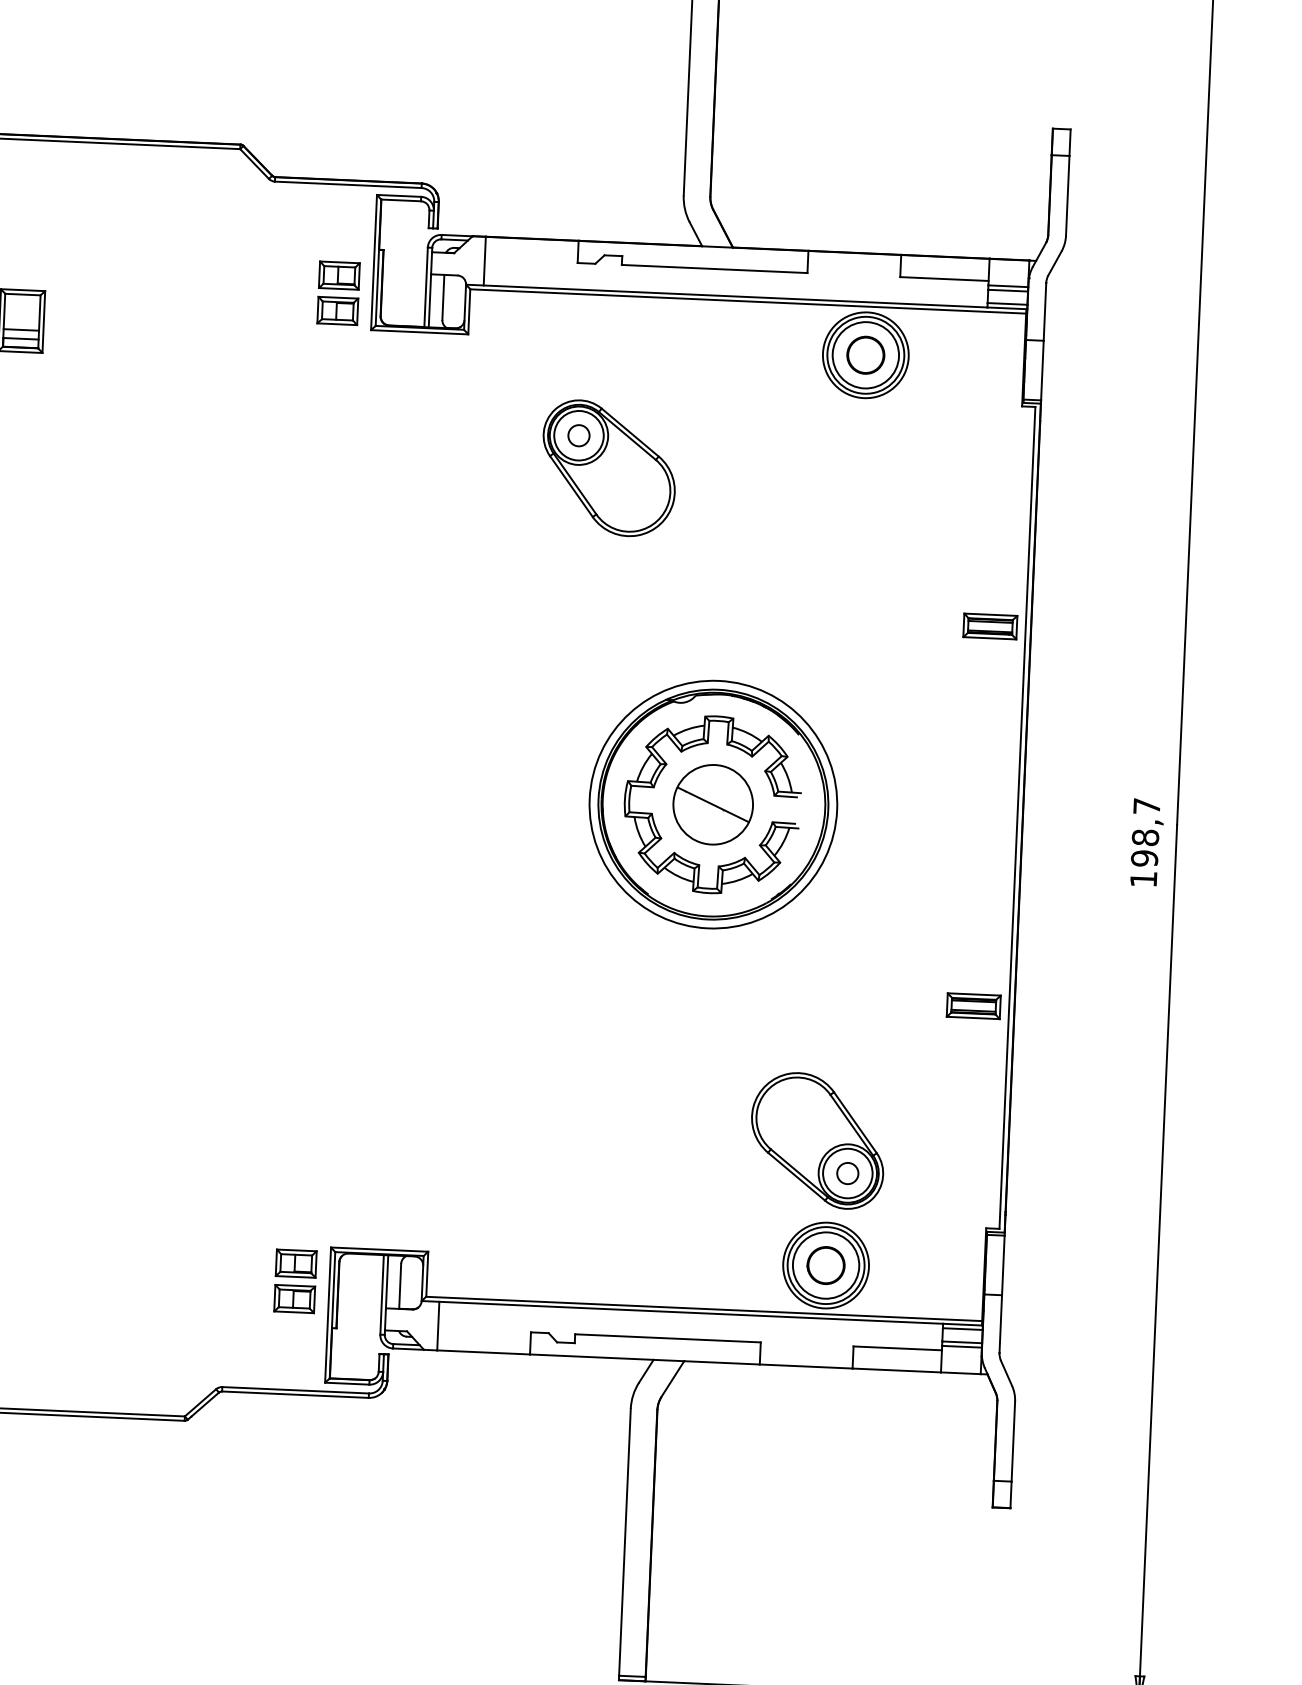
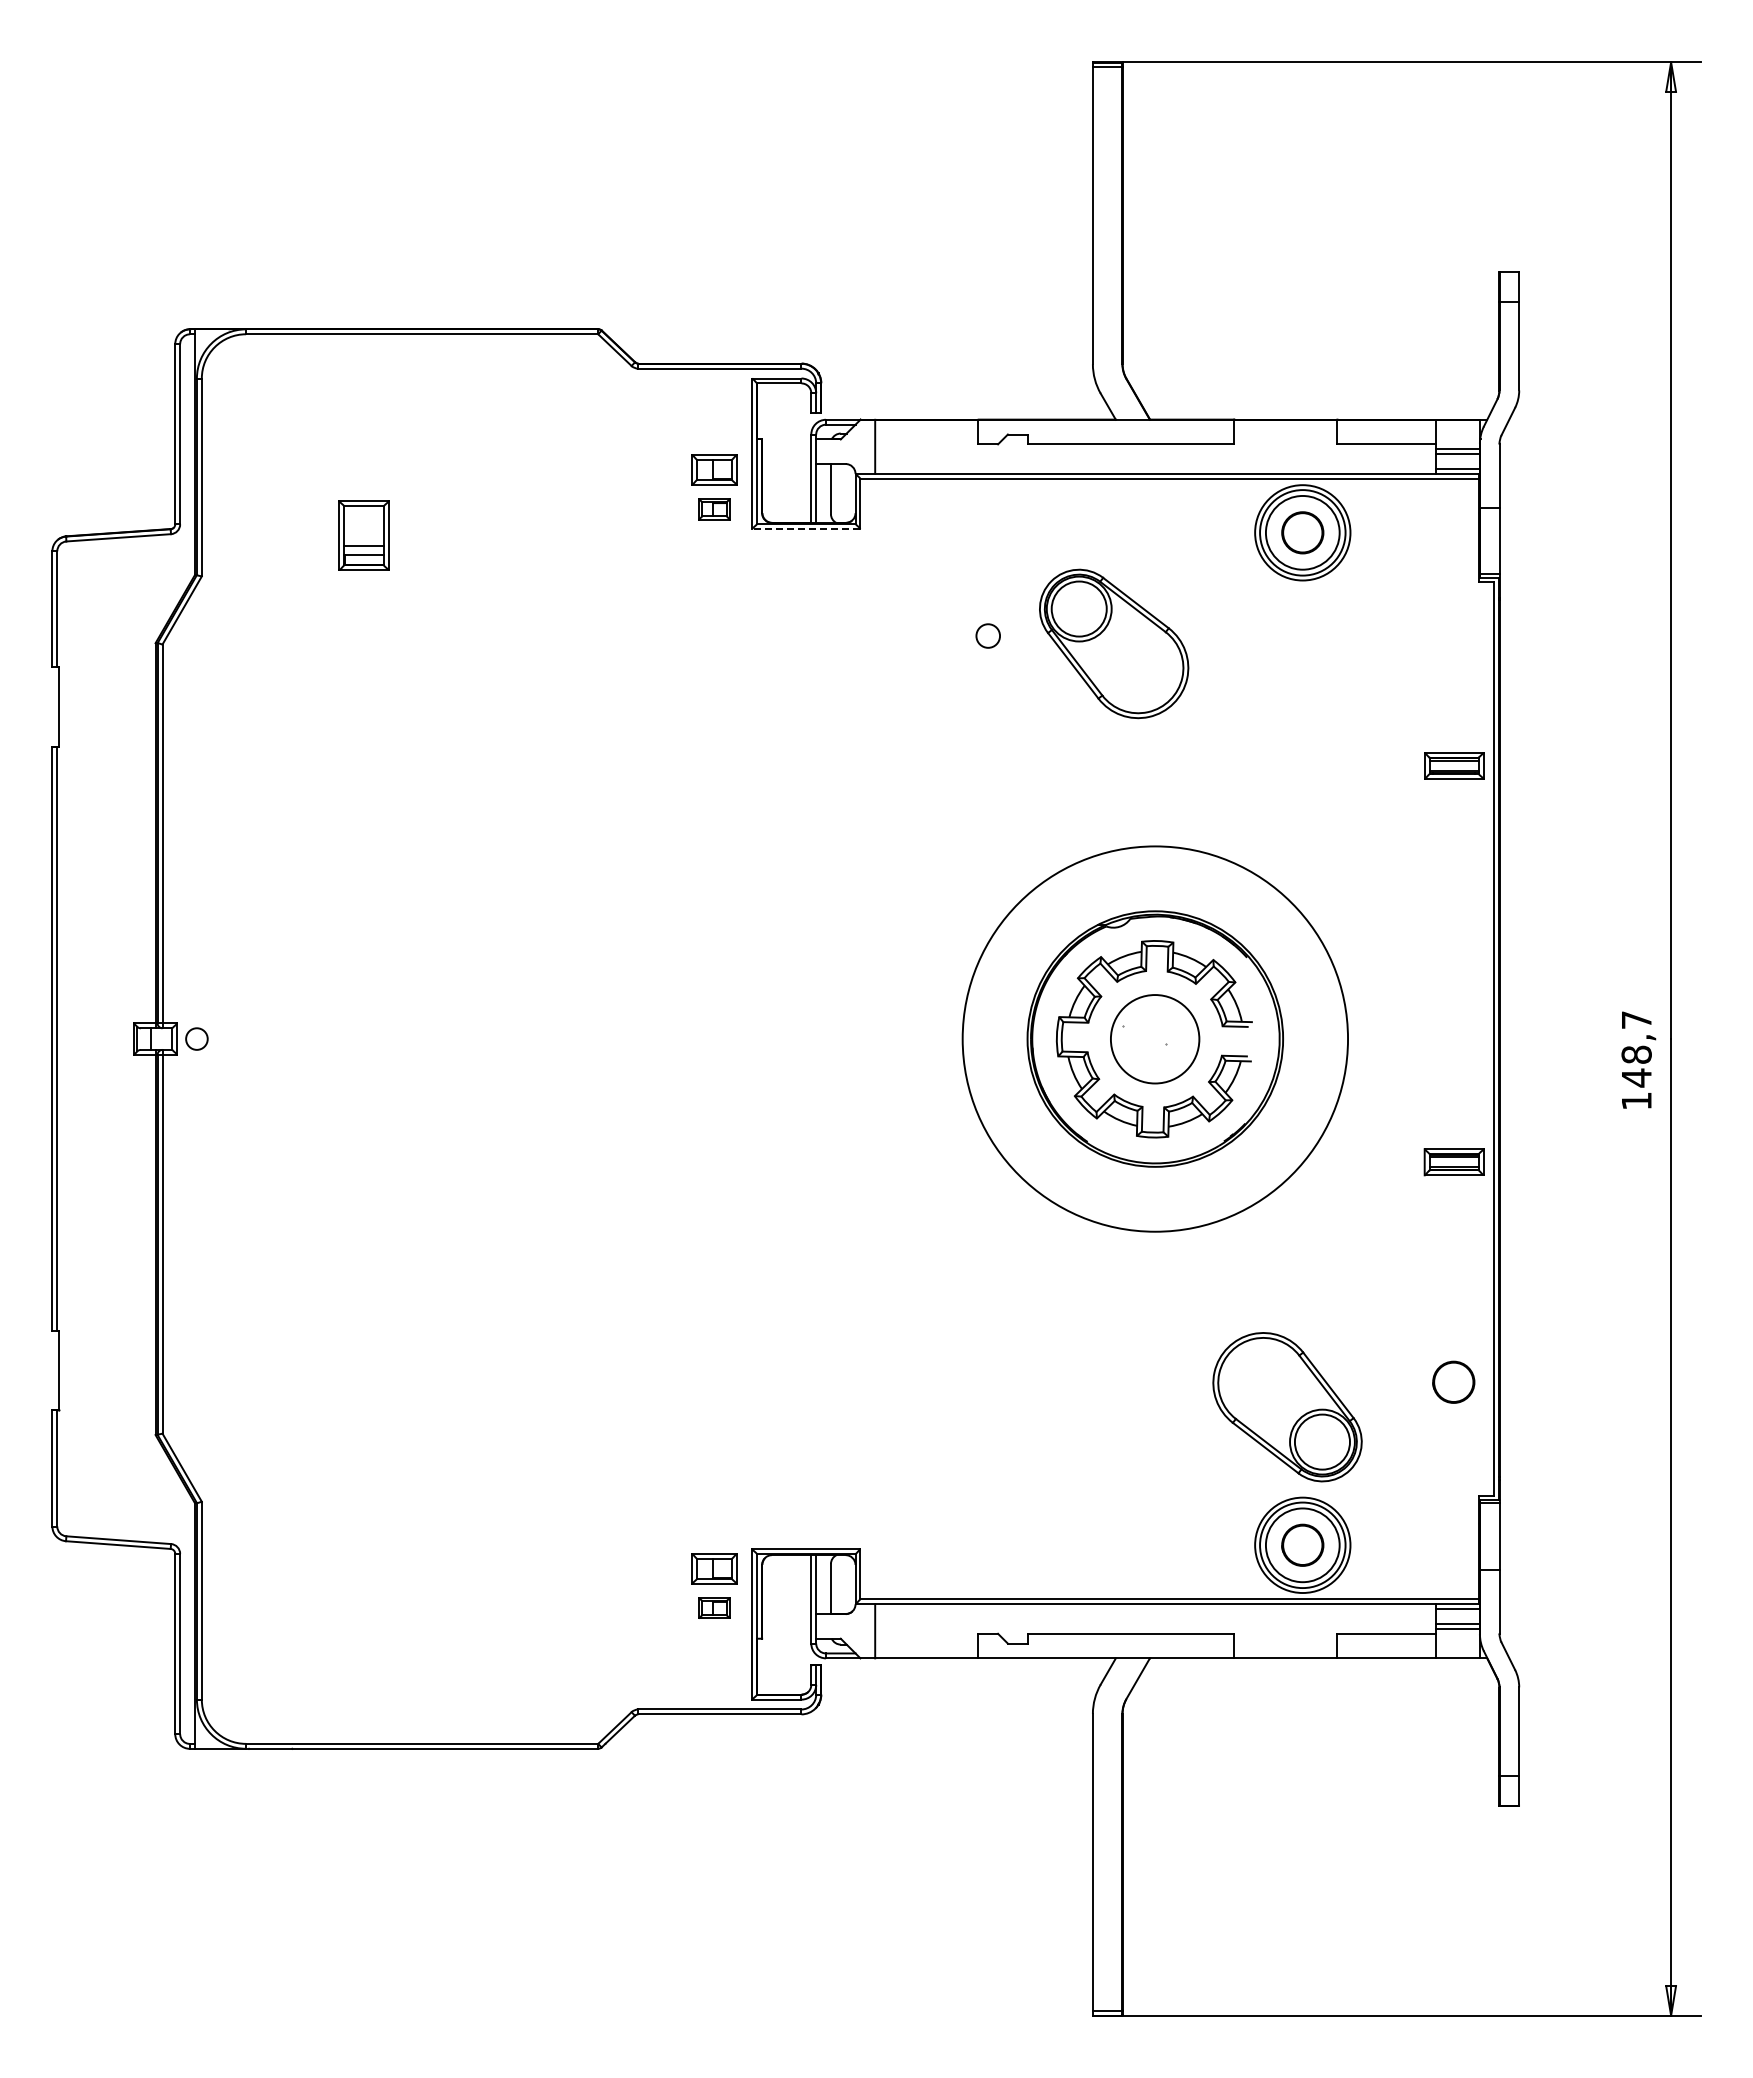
part: (337, 311) -> (714, 509), size x0.7
line: (418, 331) -> (805, 528), solid -> dashed
part: (609, 468) -> (1114, 643), moved
part: (990, 626) -> (1454, 765), moved
circle: (712, 804) -> (1154, 1038), size x1.4
line: (712, 804) -> (1154, 1038), removed
text: (1144, 858) -> (1636, 1077), 198,7 -> 148,7
part: (973, 1006) -> (1453, 1162), moved
circle: (968, 1124) -> (1453, 1381), added
circle: (847, 1173) -> (1322, 1441), removed
part: (294, 1298) -> (714, 1607), size x0.7

